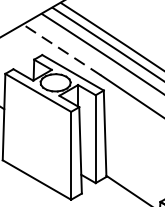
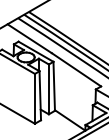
line: (61, 49) -> (29, 38), dashed -> solid

